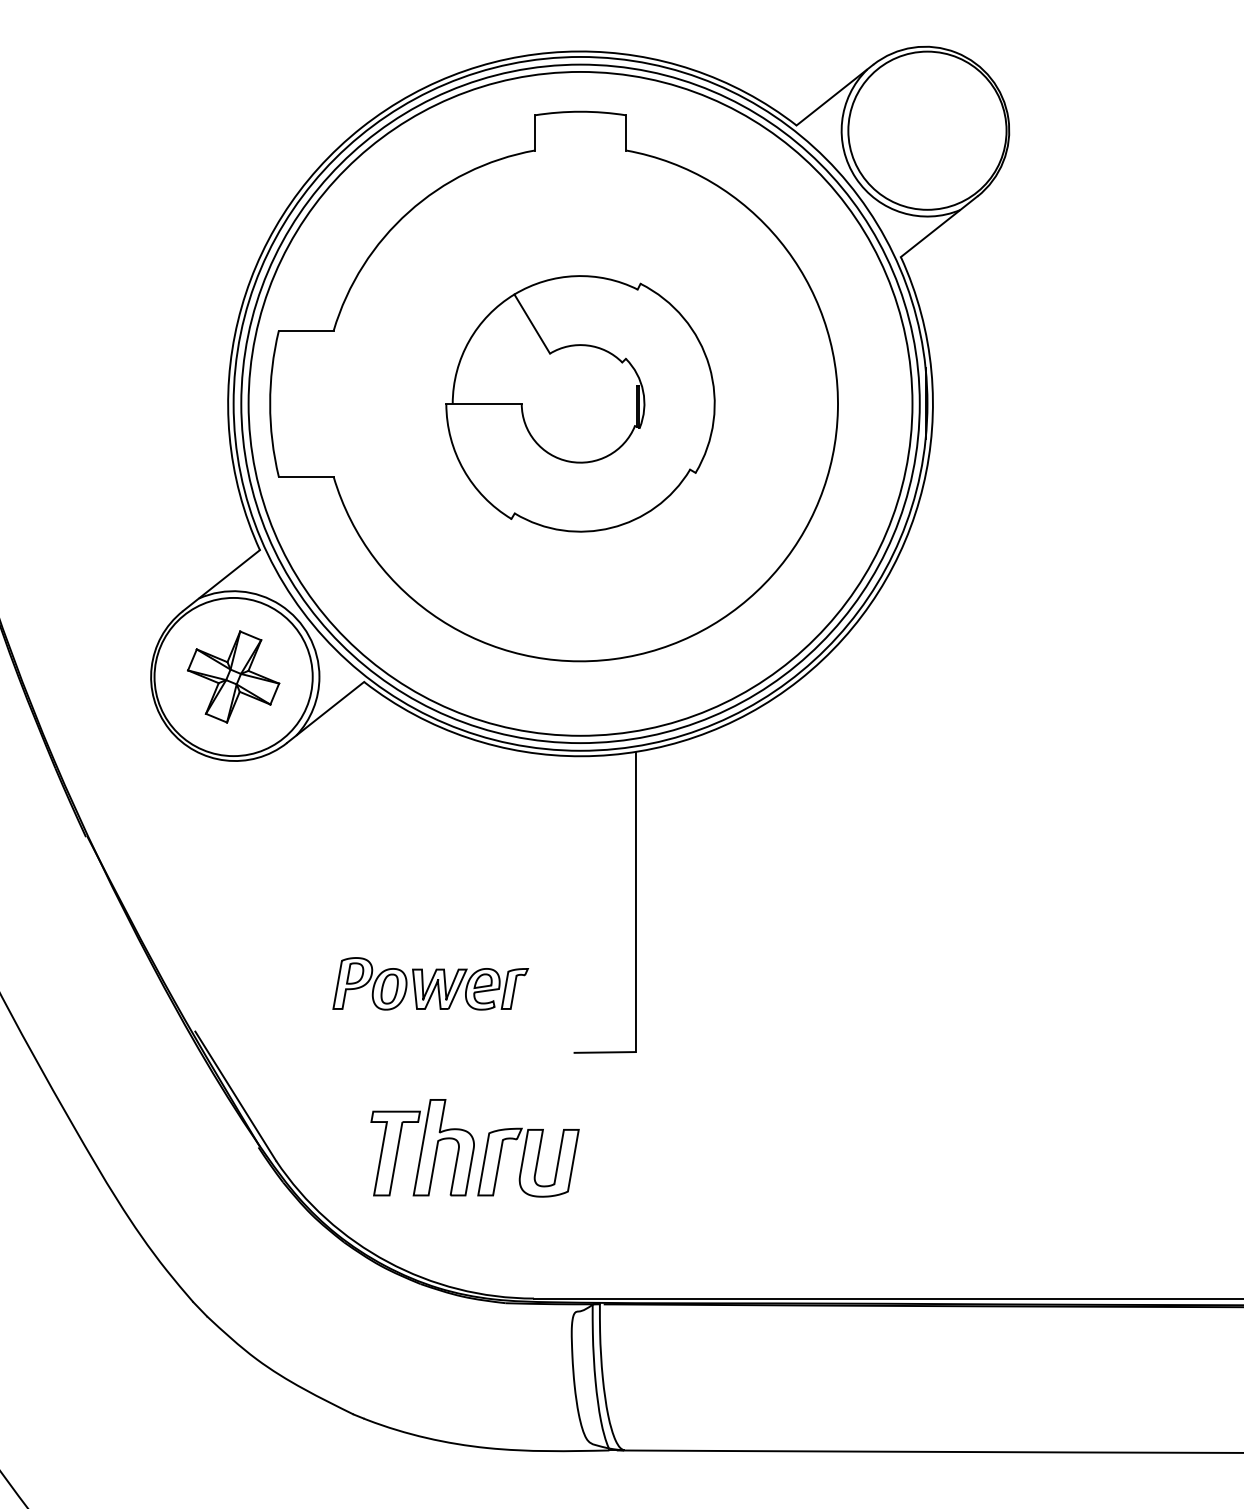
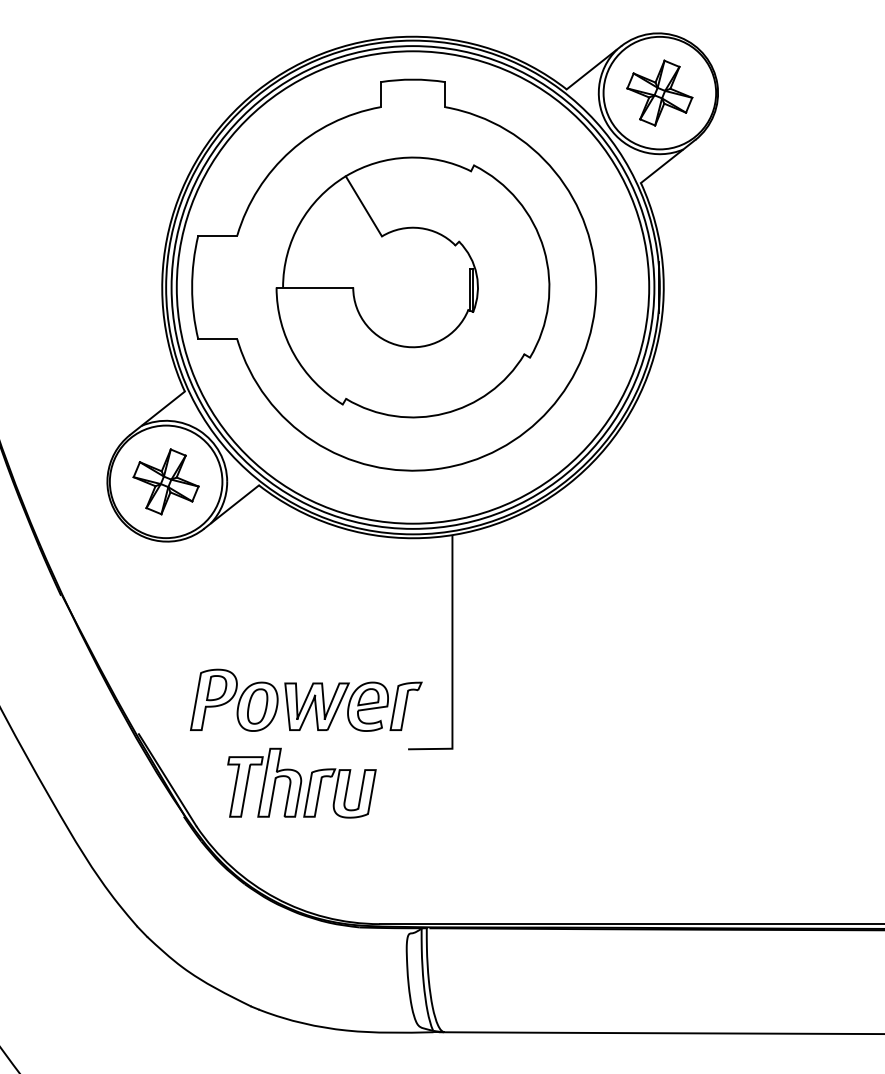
part: (926, 129) -> (659, 92), added
part: (579, 403) -> (412, 287), size x1.43
part: (430, 982) -> (306, 699), size x1.67
part: (474, 1147) -> (301, 782), moved

